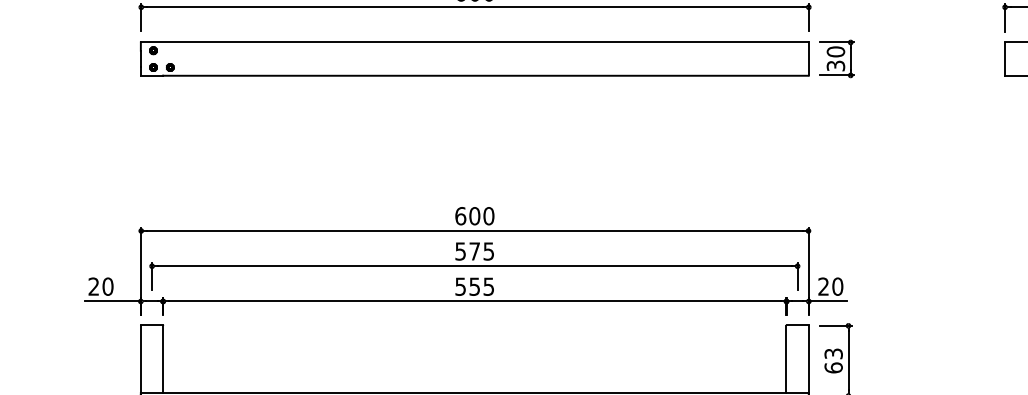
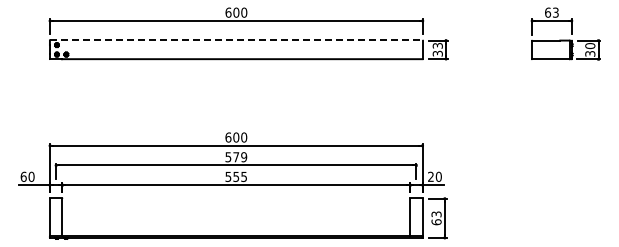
line: (475, 42) -> (236, 40), solid -> dashed
text: (835, 51) -> (437, 45), 30 -> 33
text: (489, 250) -> (244, 156), 575 -> 579
text: (93, 286) -> (23, 176), 20 -> 60

